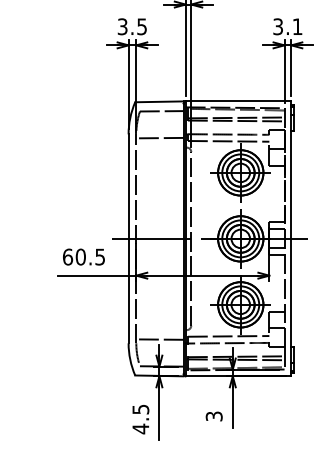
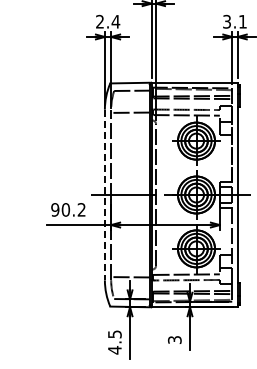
text: (133, 26) -> (108, 21), 3.5 -> 2.4
line: (128, 239) -> (104, 195), solid -> dashed
text: (84, 256) -> (68, 209), 60.5 -> 90.2

